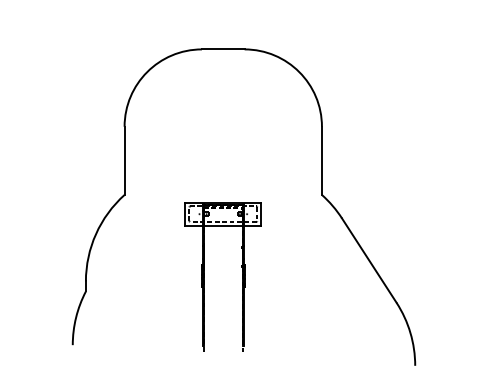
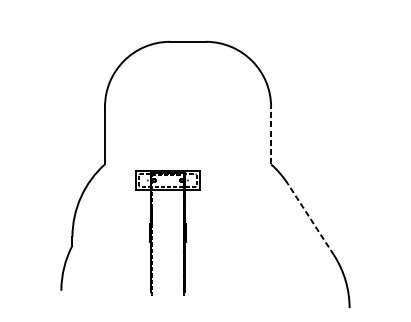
line: (321, 160) -> (270, 135), solid -> dashed
line: (369, 260) -> (311, 219), solid -> dashed
part: (204, 276) -> (152, 232), moved

